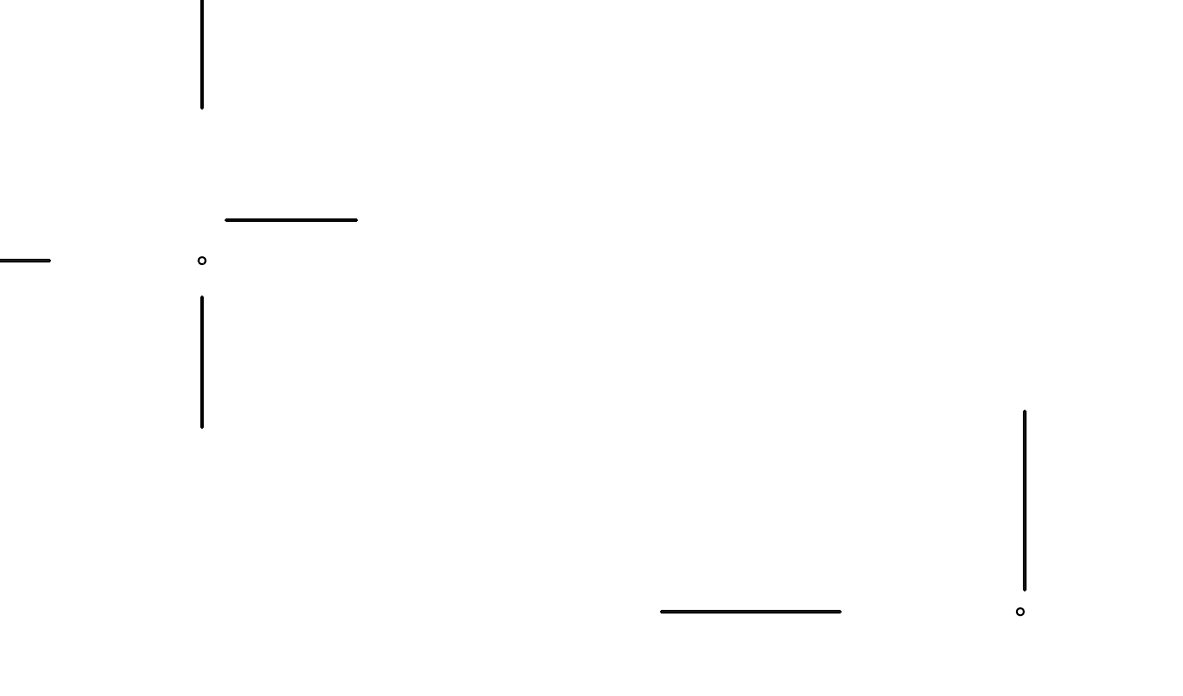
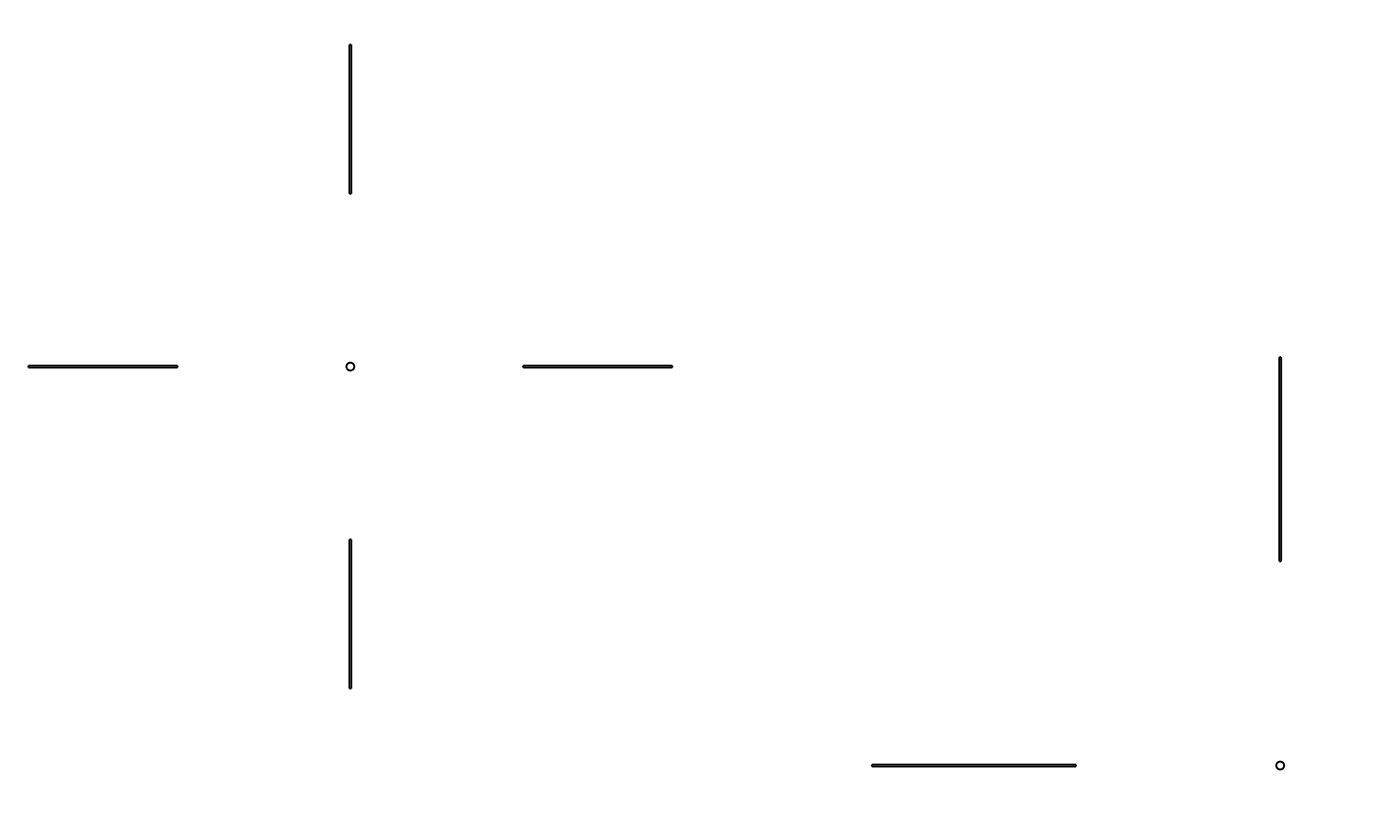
line: (291, 220) -> (597, 366), moved
line: (202, 361) -> (350, 613), moved
line: (1024, 500) -> (1279, 459), moved

